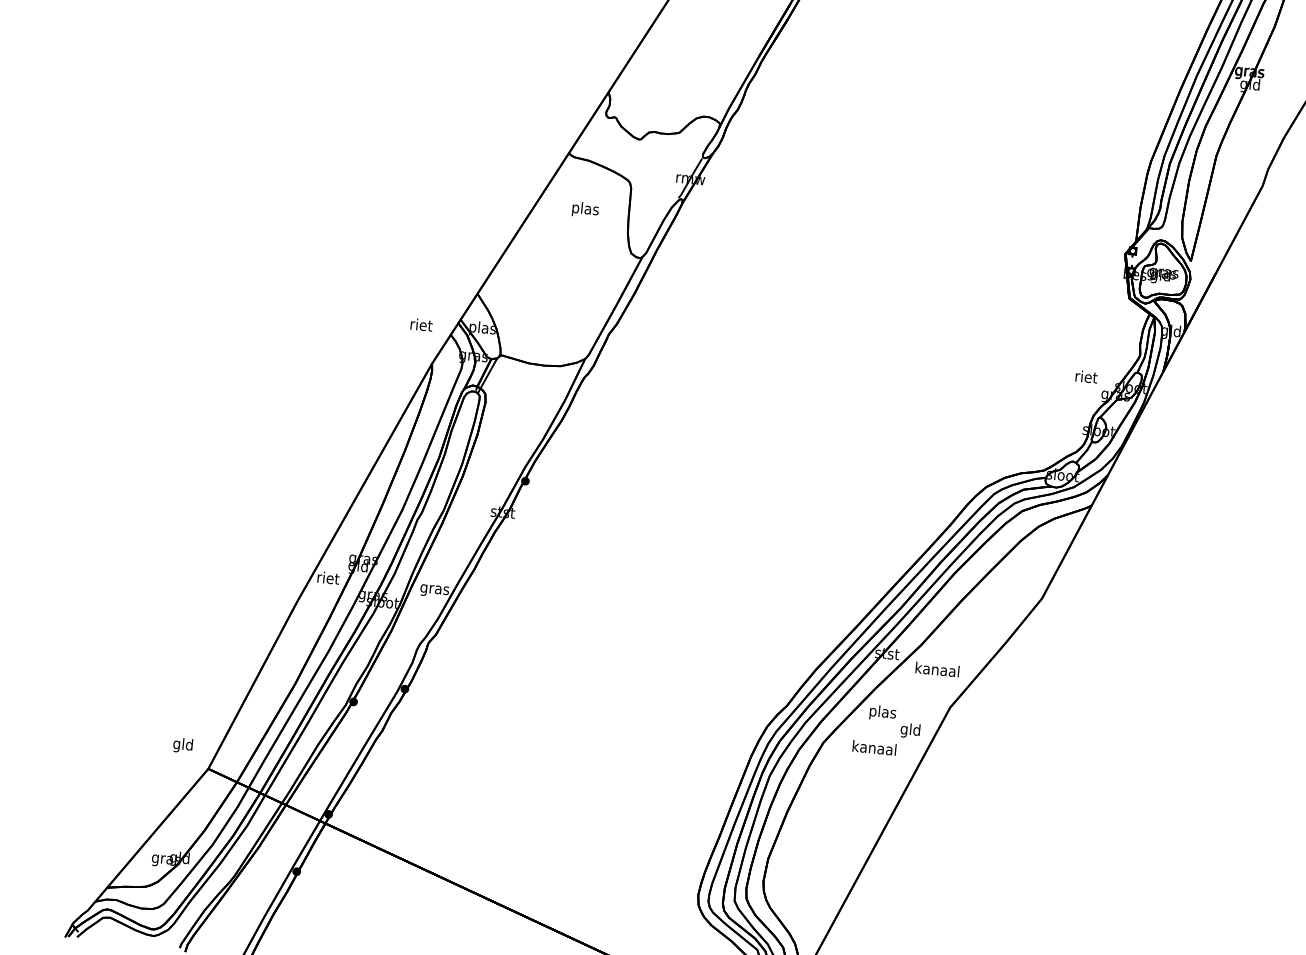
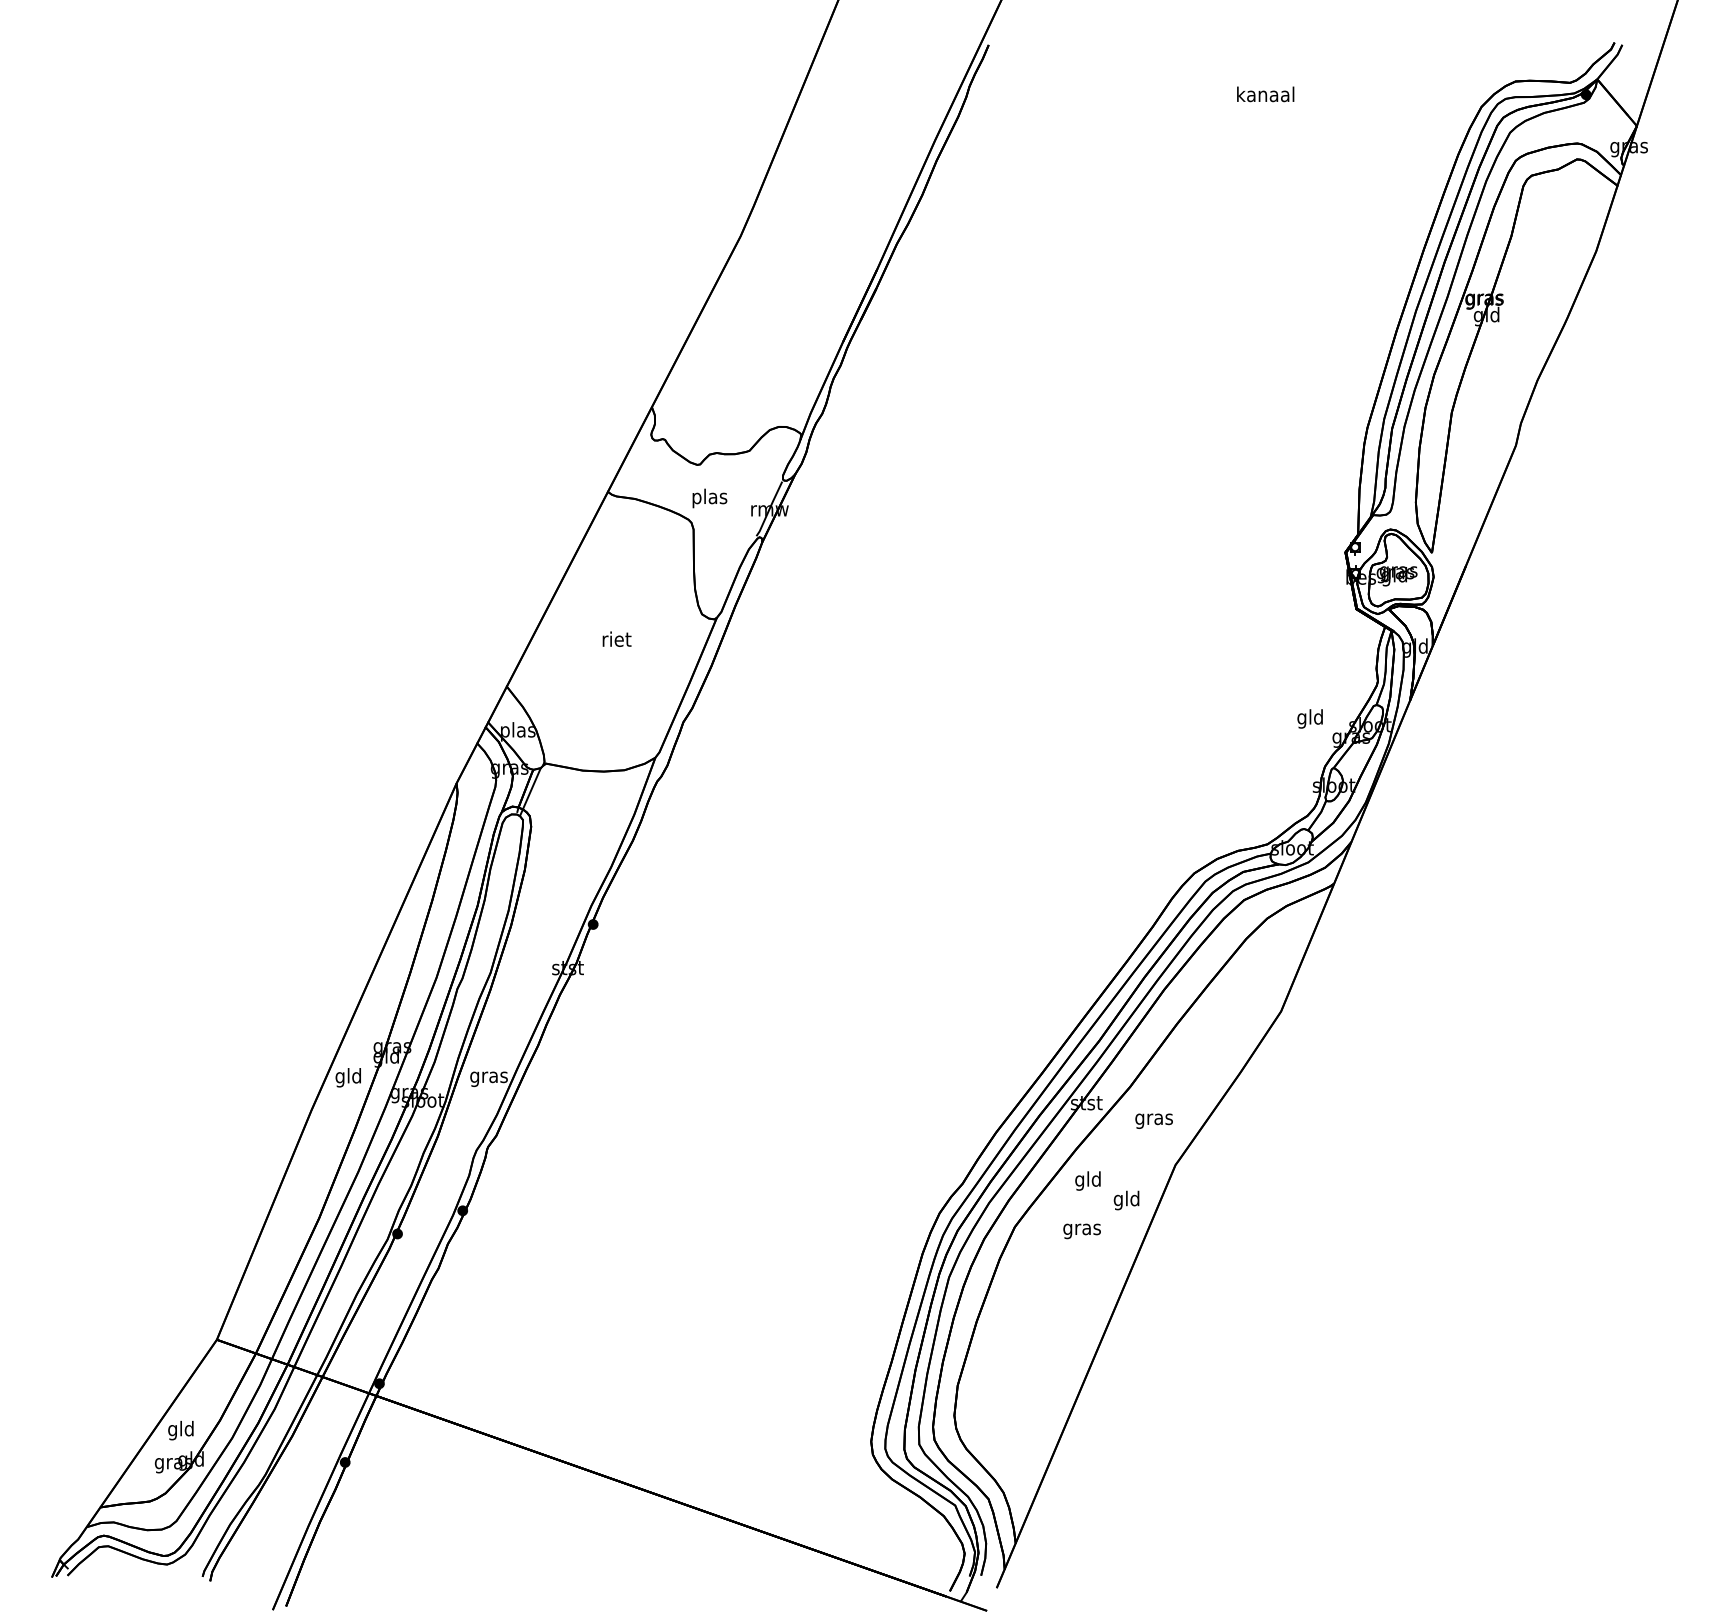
text: (585, 209) -> (709, 498), moved
text: (421, 324) -> (616, 638), moved
text: (1086, 378) -> (1310, 718), riet -> gld
text: (327, 579) -> (348, 1077), riet -> gld
text: (936, 670) -> (1153, 1118), kanaal -> gras
text: (882, 712) -> (1088, 1180), plas -> gld
text: (182, 745) -> (180, 1430), moved
text: (873, 749) -> (1081, 1229), kanaal -> gras

